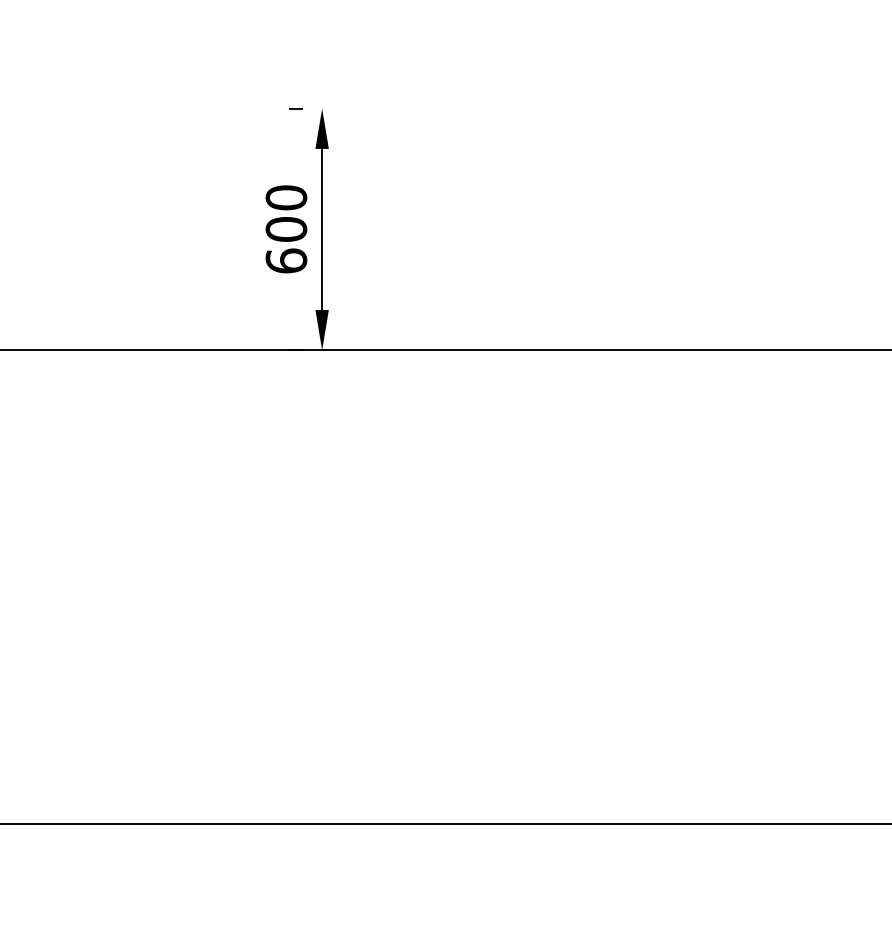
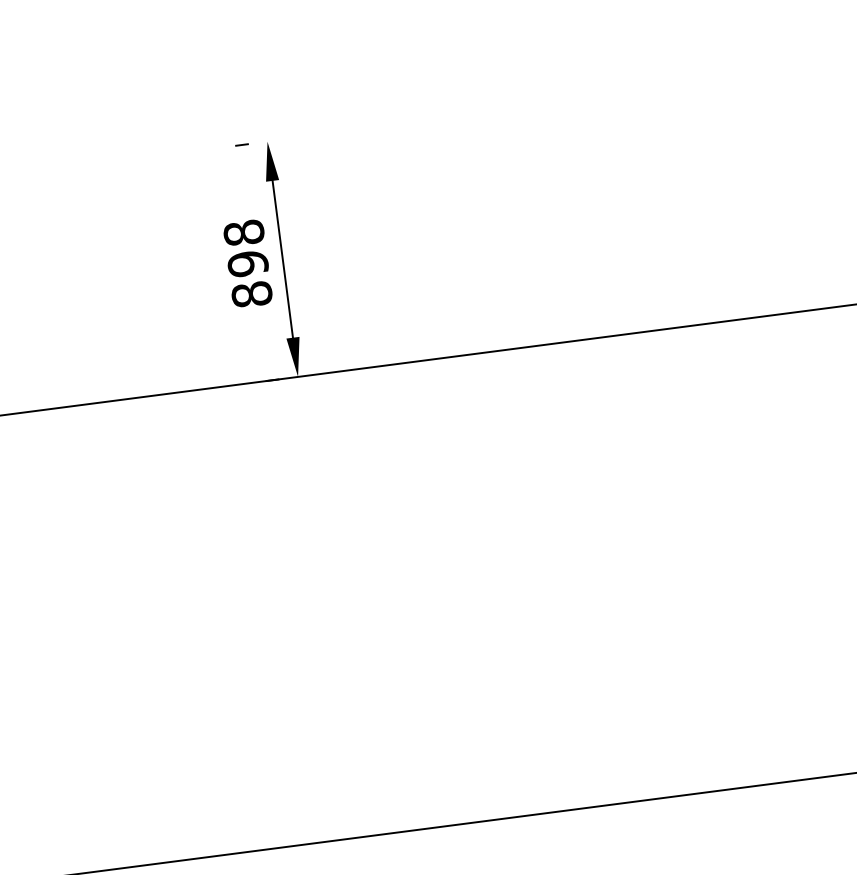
text: (286, 229) -> (248, 263), 600 -> 898

